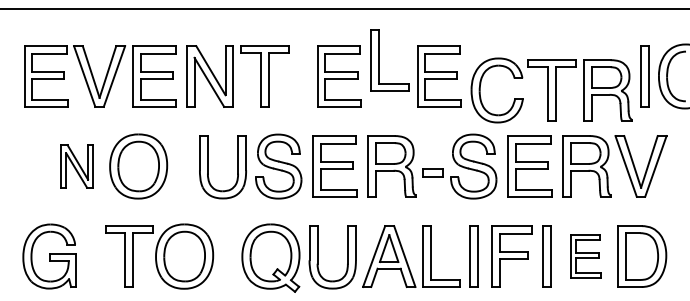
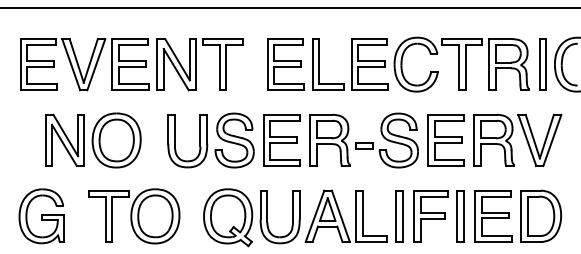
part: (379, 60) -> (319, 64), moved
part: (551, 90) -> (461, 64), moved
part: (76, 166) -> (64, 140), size x1.43
part: (585, 256) -> (493, 216), size x1.43

